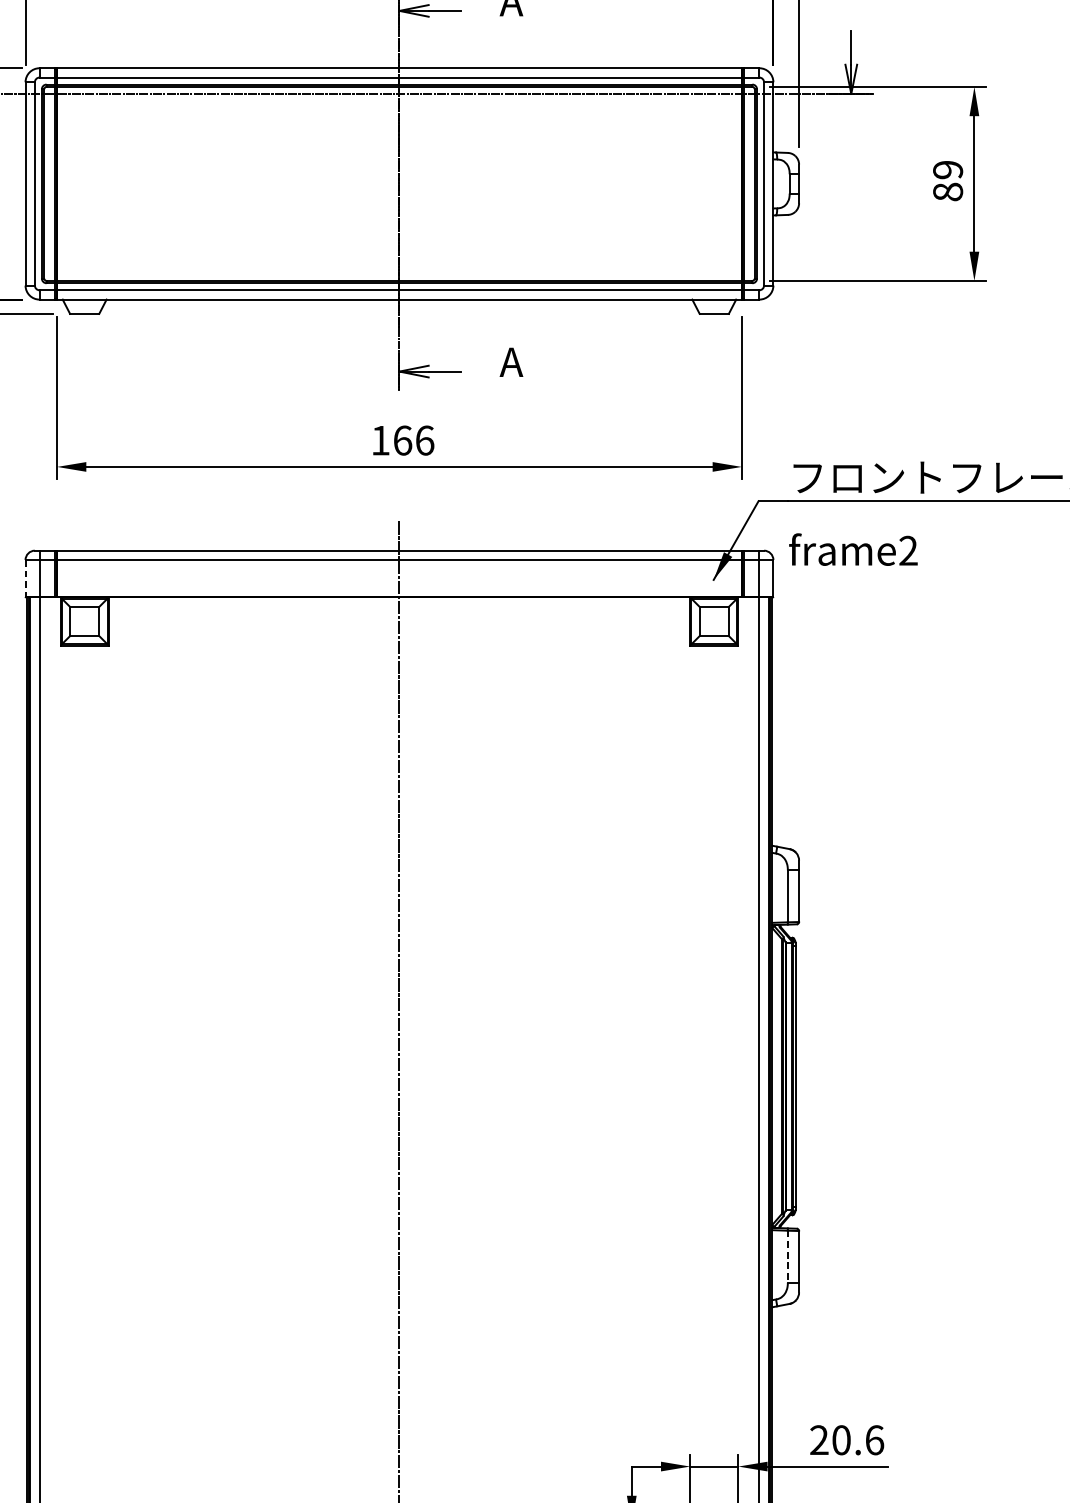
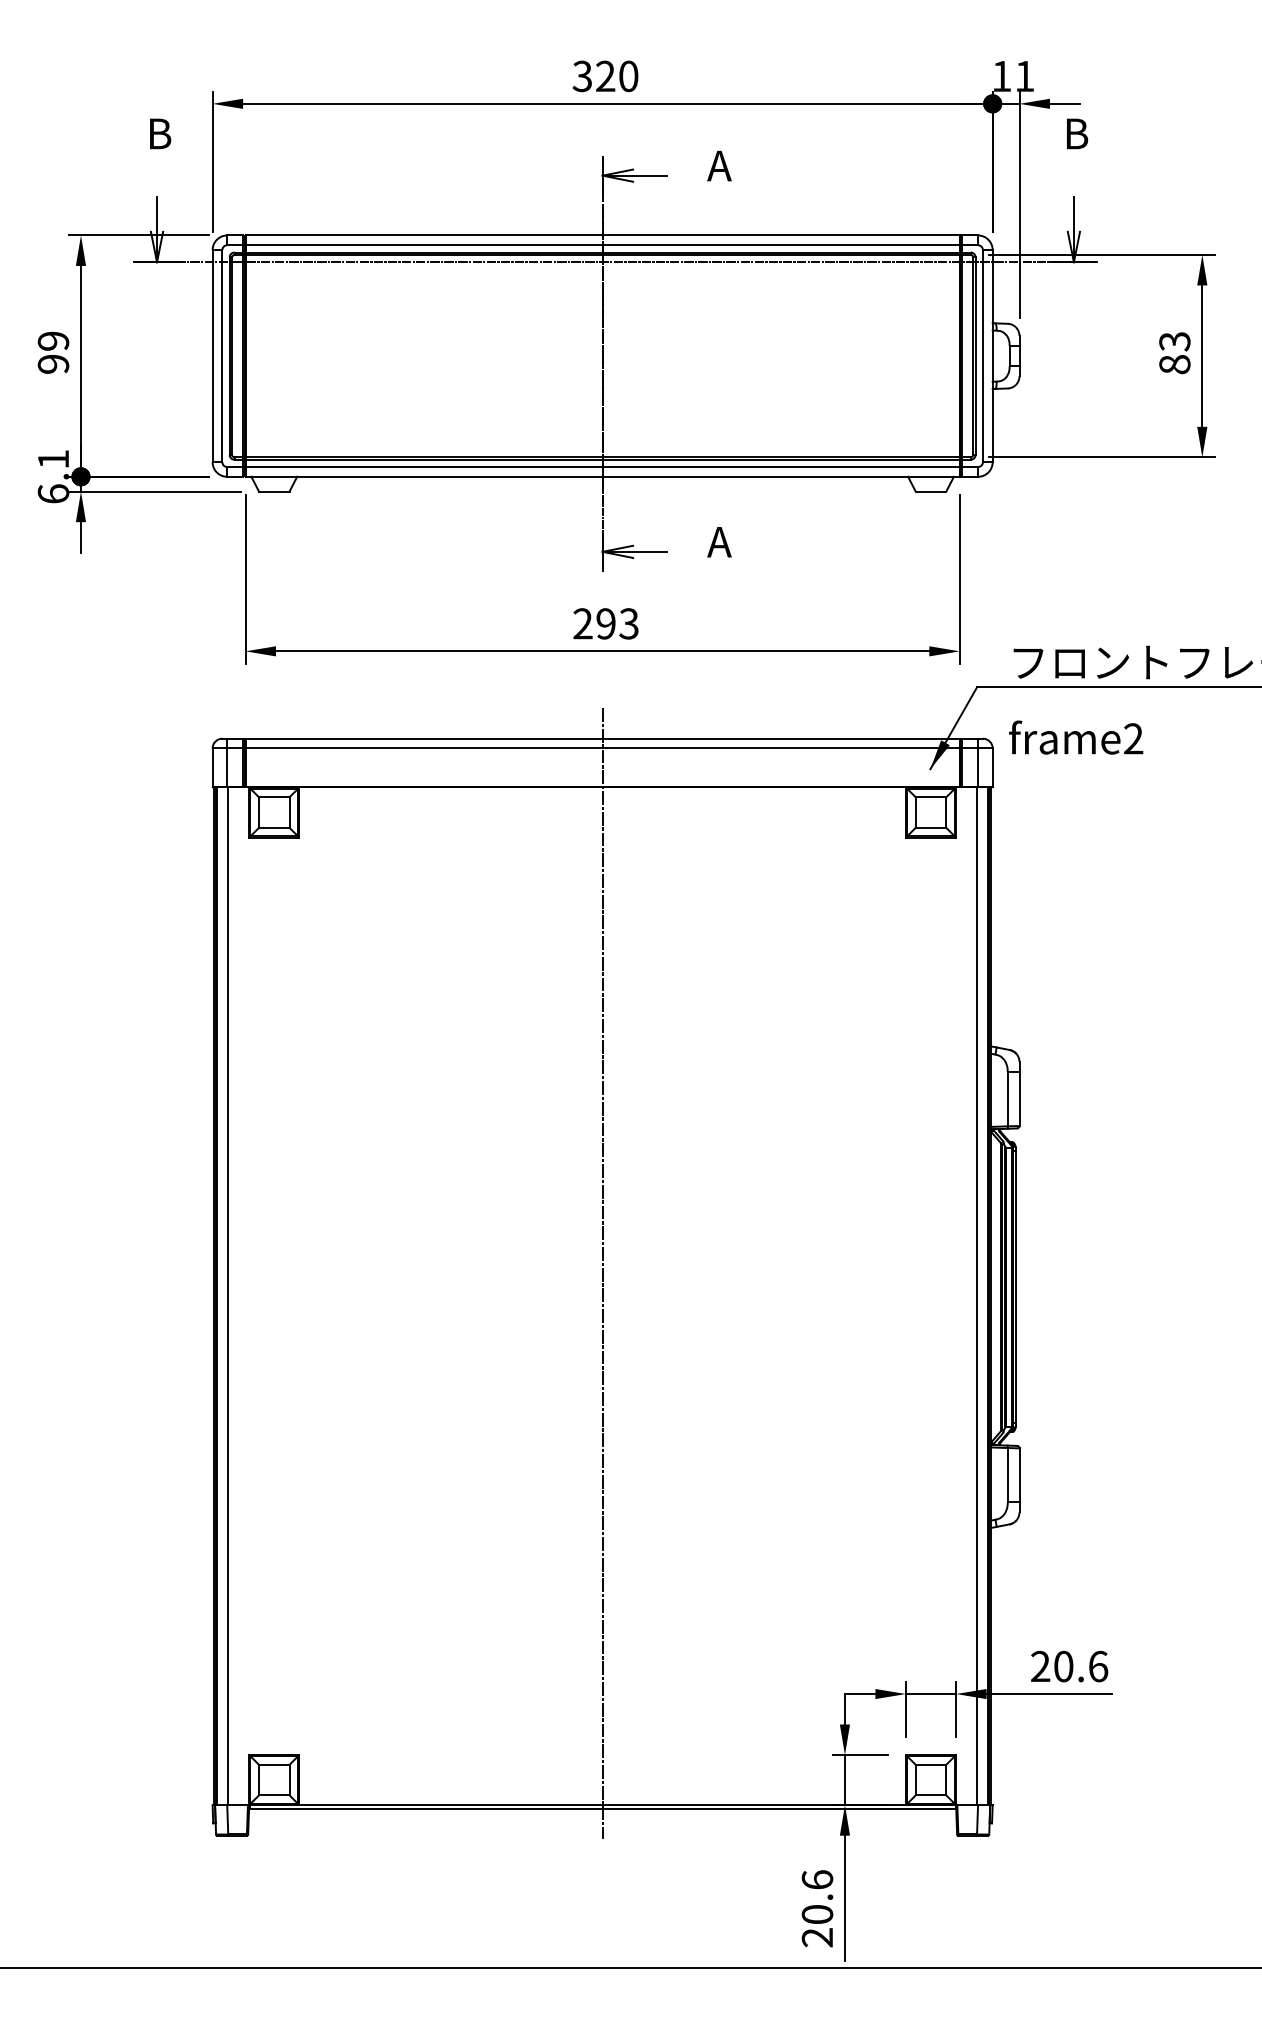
text: (947, 169) -> (1174, 341), 89 -> 83
text: (402, 440) -> (605, 623), 166 -> 293
line: (25, 579) -> (212, 768), dashed -> solid
line: (787, 1257) -> (1007, 1475), dashed -> solid

